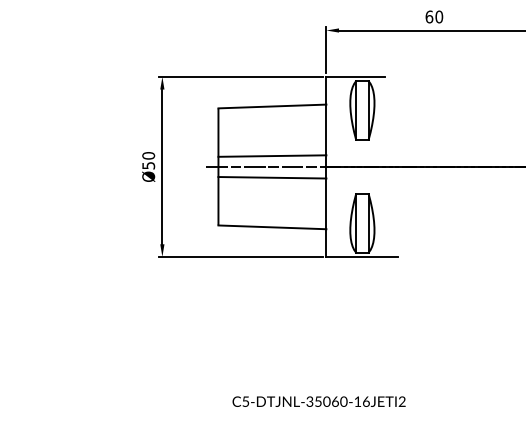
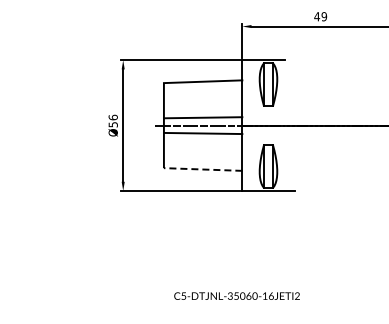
text: (434, 16) -> (320, 16), 60 -> 49
text: (147, 155) -> (112, 117), Ø50 -> Ø56
line: (271, 227) -> (202, 169), solid -> dashed

